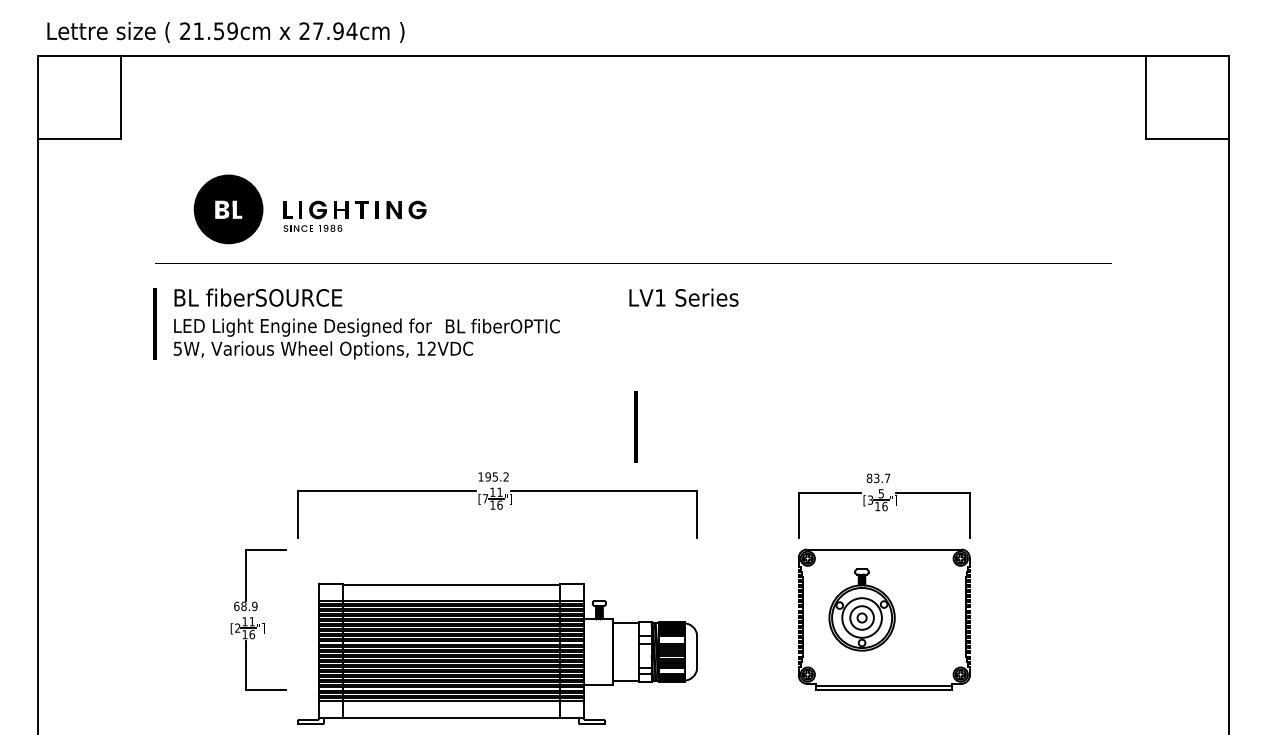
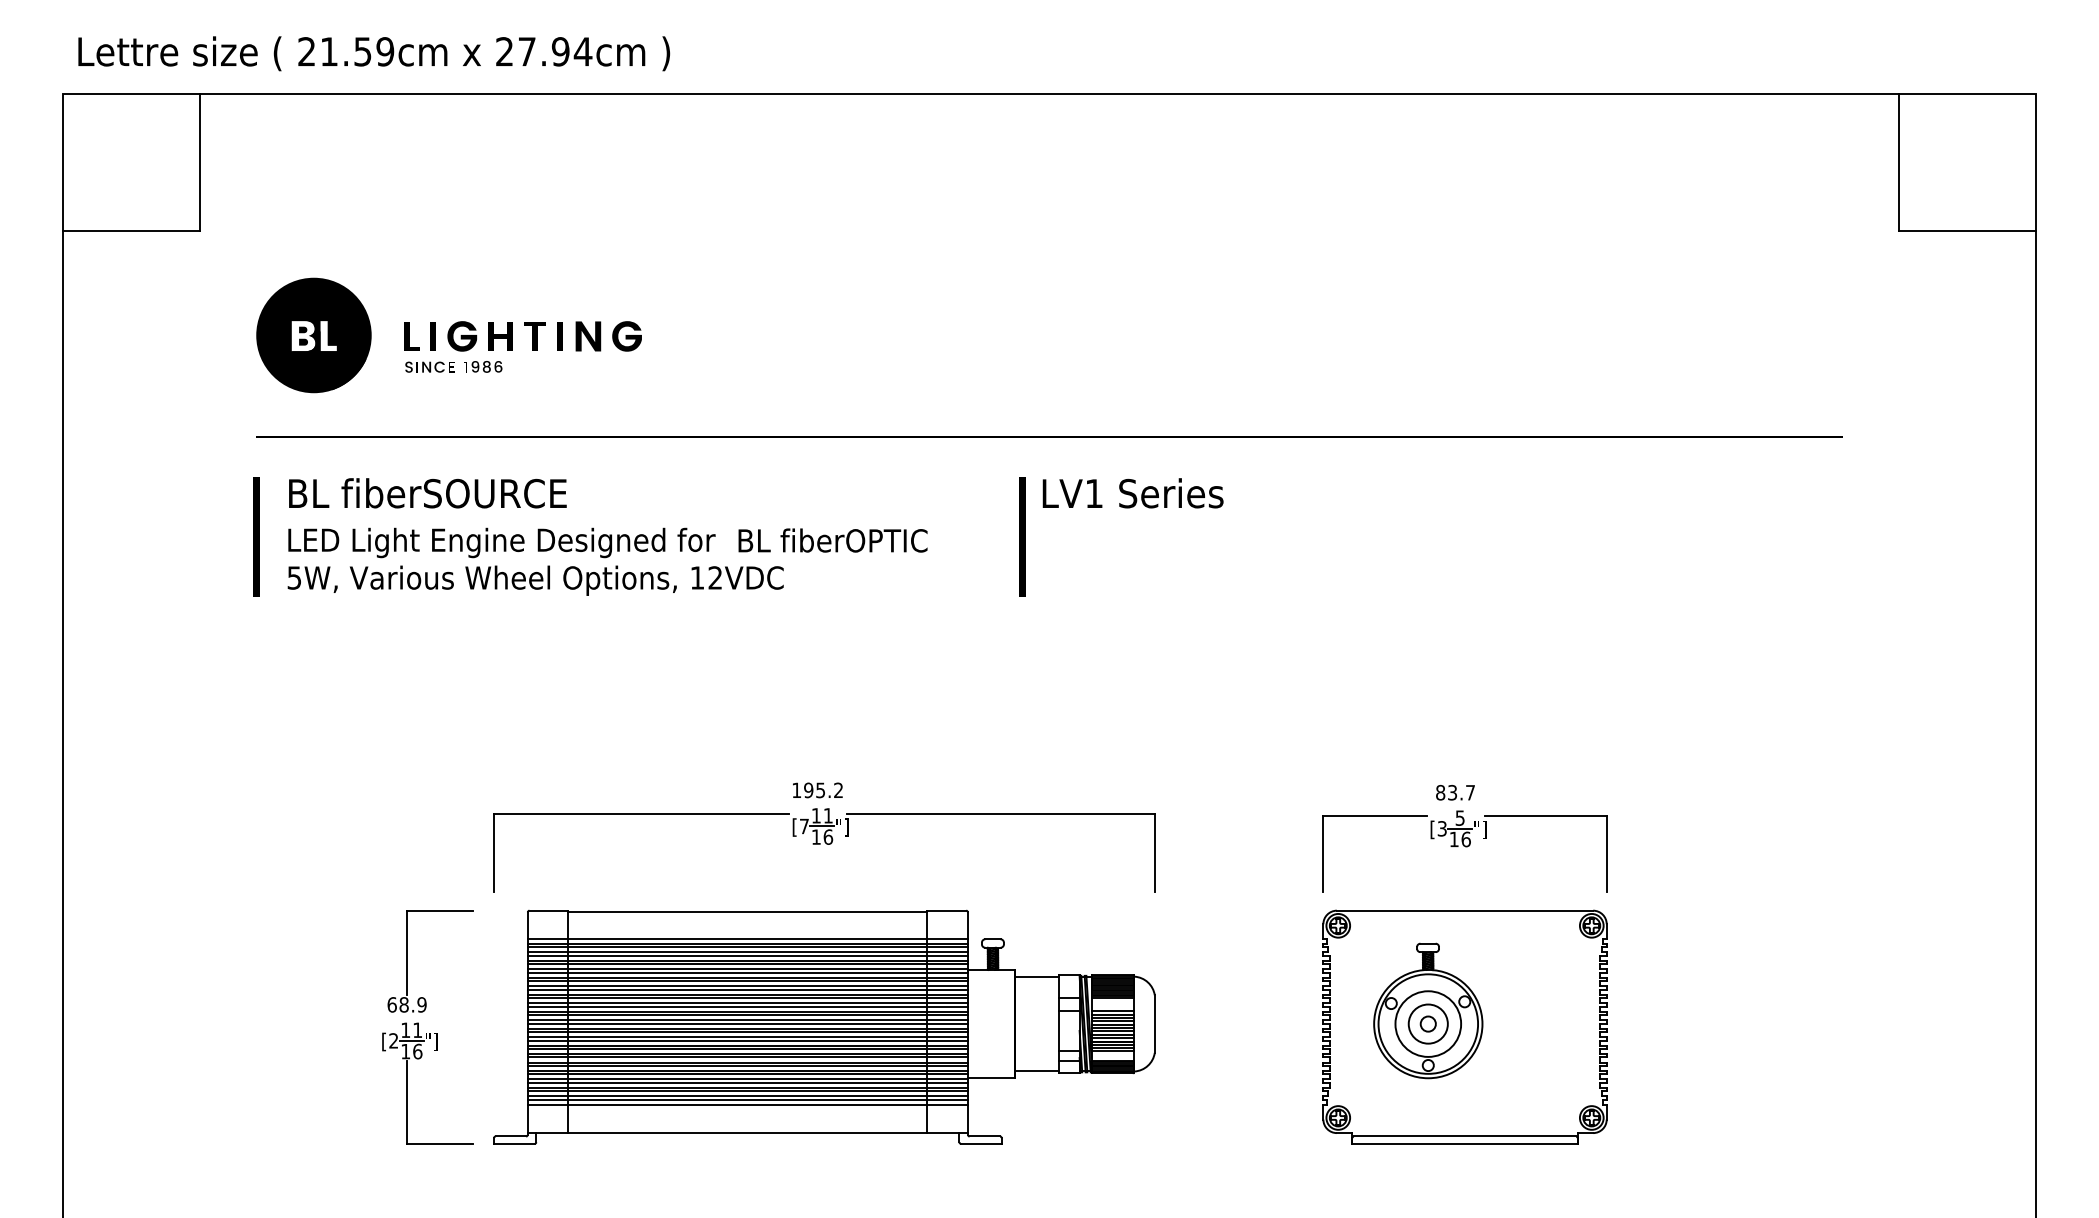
part: (309, 209) -> (448, 335), moved
line: (635, 426) -> (1021, 536), moved
part: (497, 653) -> (824, 1026), moved

